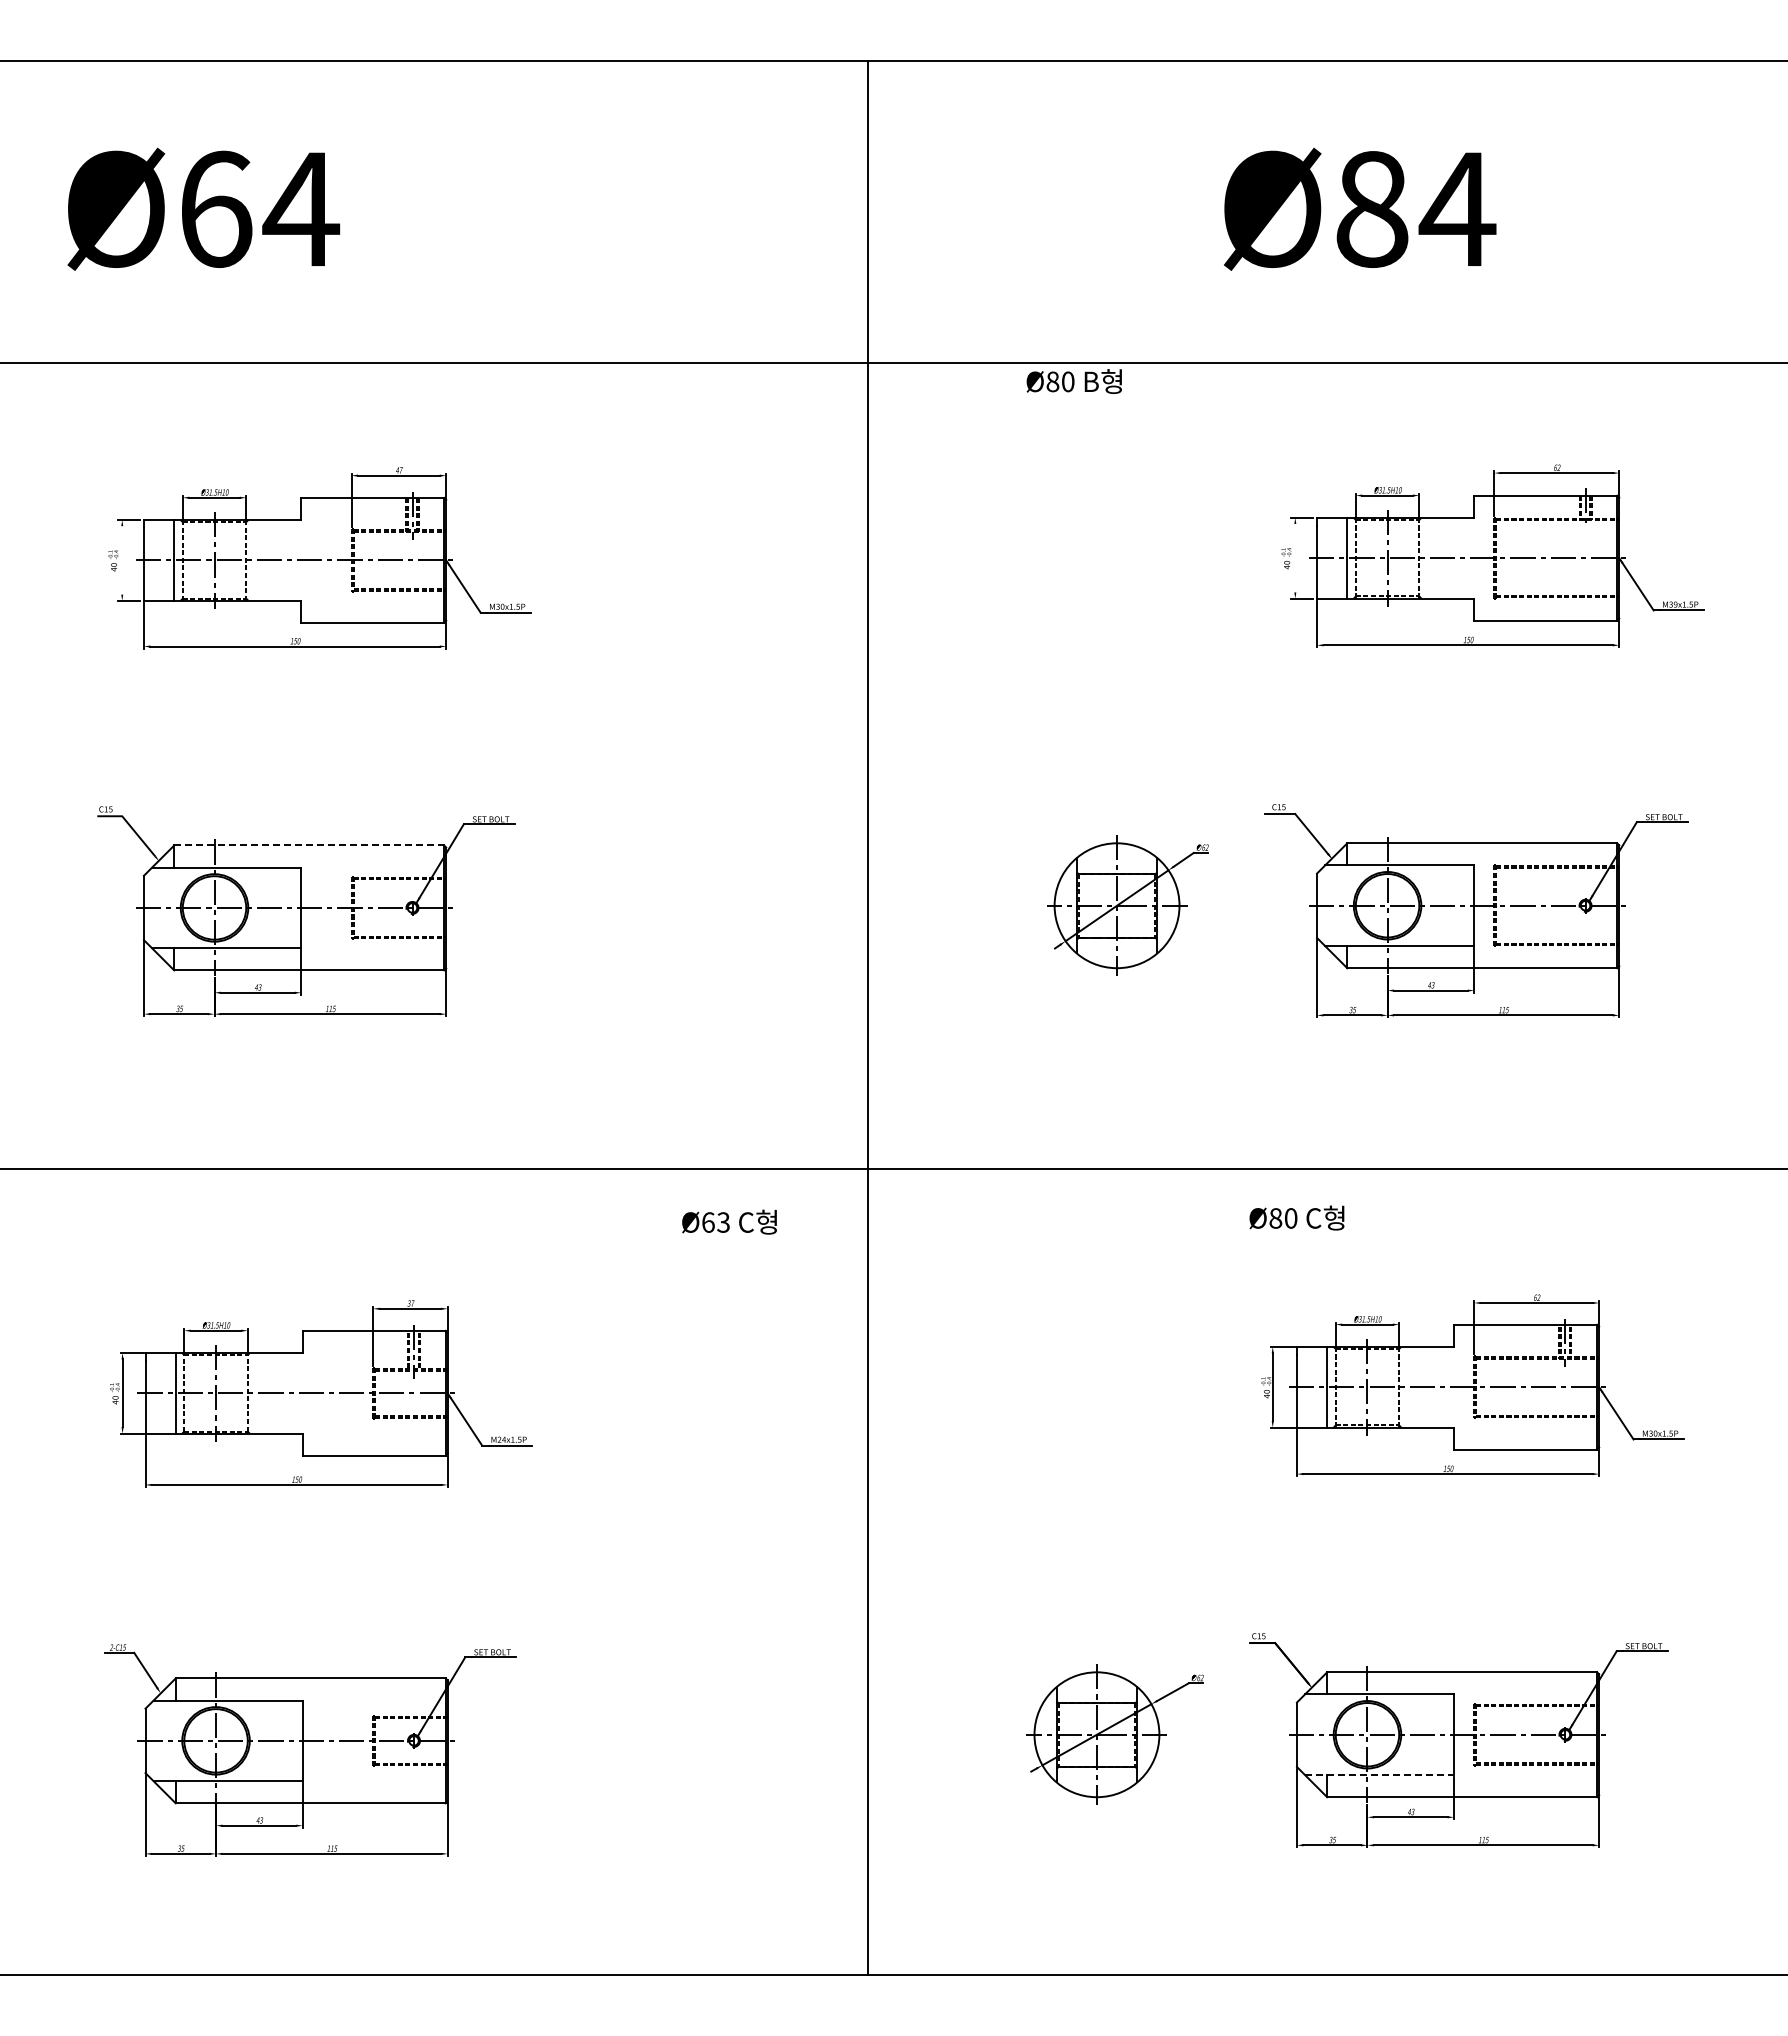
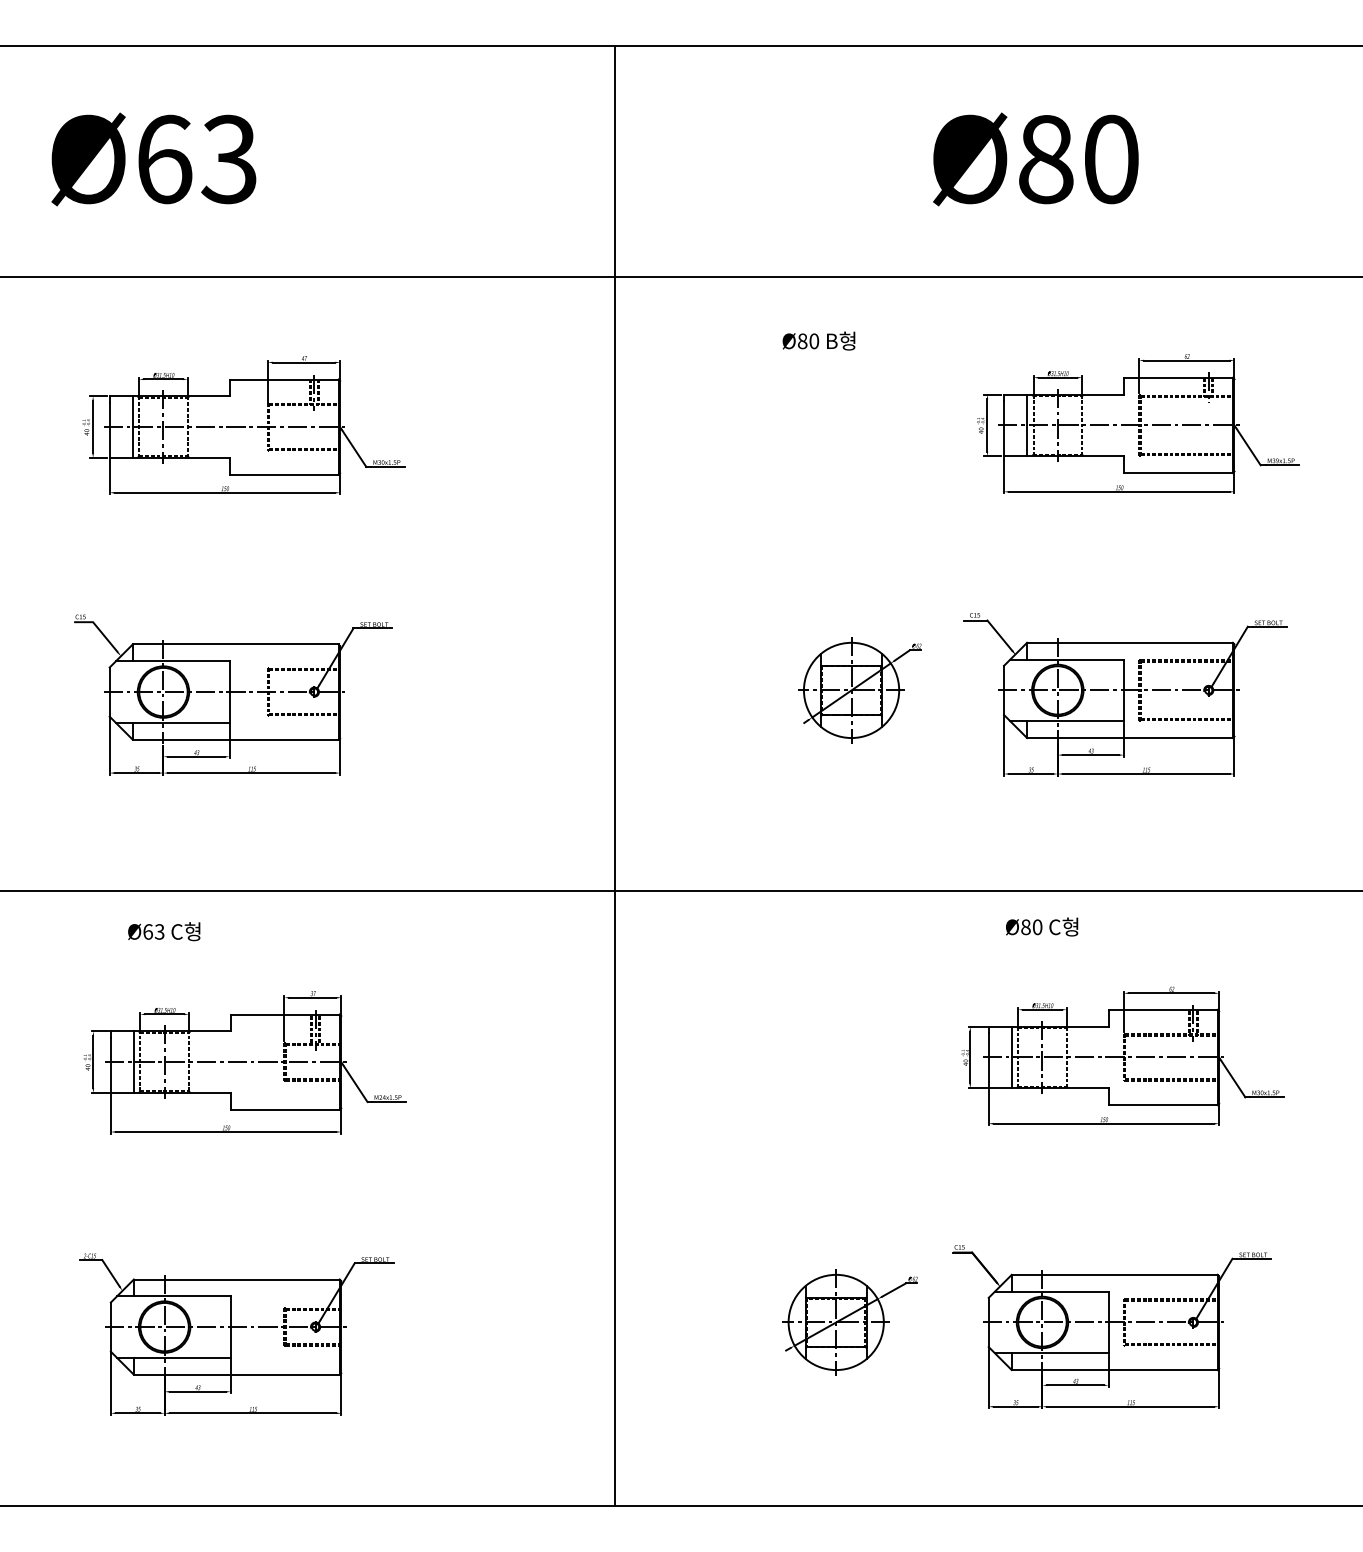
text: (301, 208) -> (229, 158), Ø64 -> Ø63
text: (1457, 208) -> (1111, 158), Ø84 -> Ø80
text: (1073, 381) -> (818, 341), moved
line: (1295, 557) -> (987, 424), added
line: (122, 560) -> (93, 427), added
line: (309, 845) -> (235, 644), dashed -> solid
line: (868, 1017) -> (615, 775), moved
text: (1296, 1217) -> (1041, 926), moved
text: (729, 1221) -> (164, 931), moved
line: (1379, 1775) -> (1051, 1353), dashed -> solid

